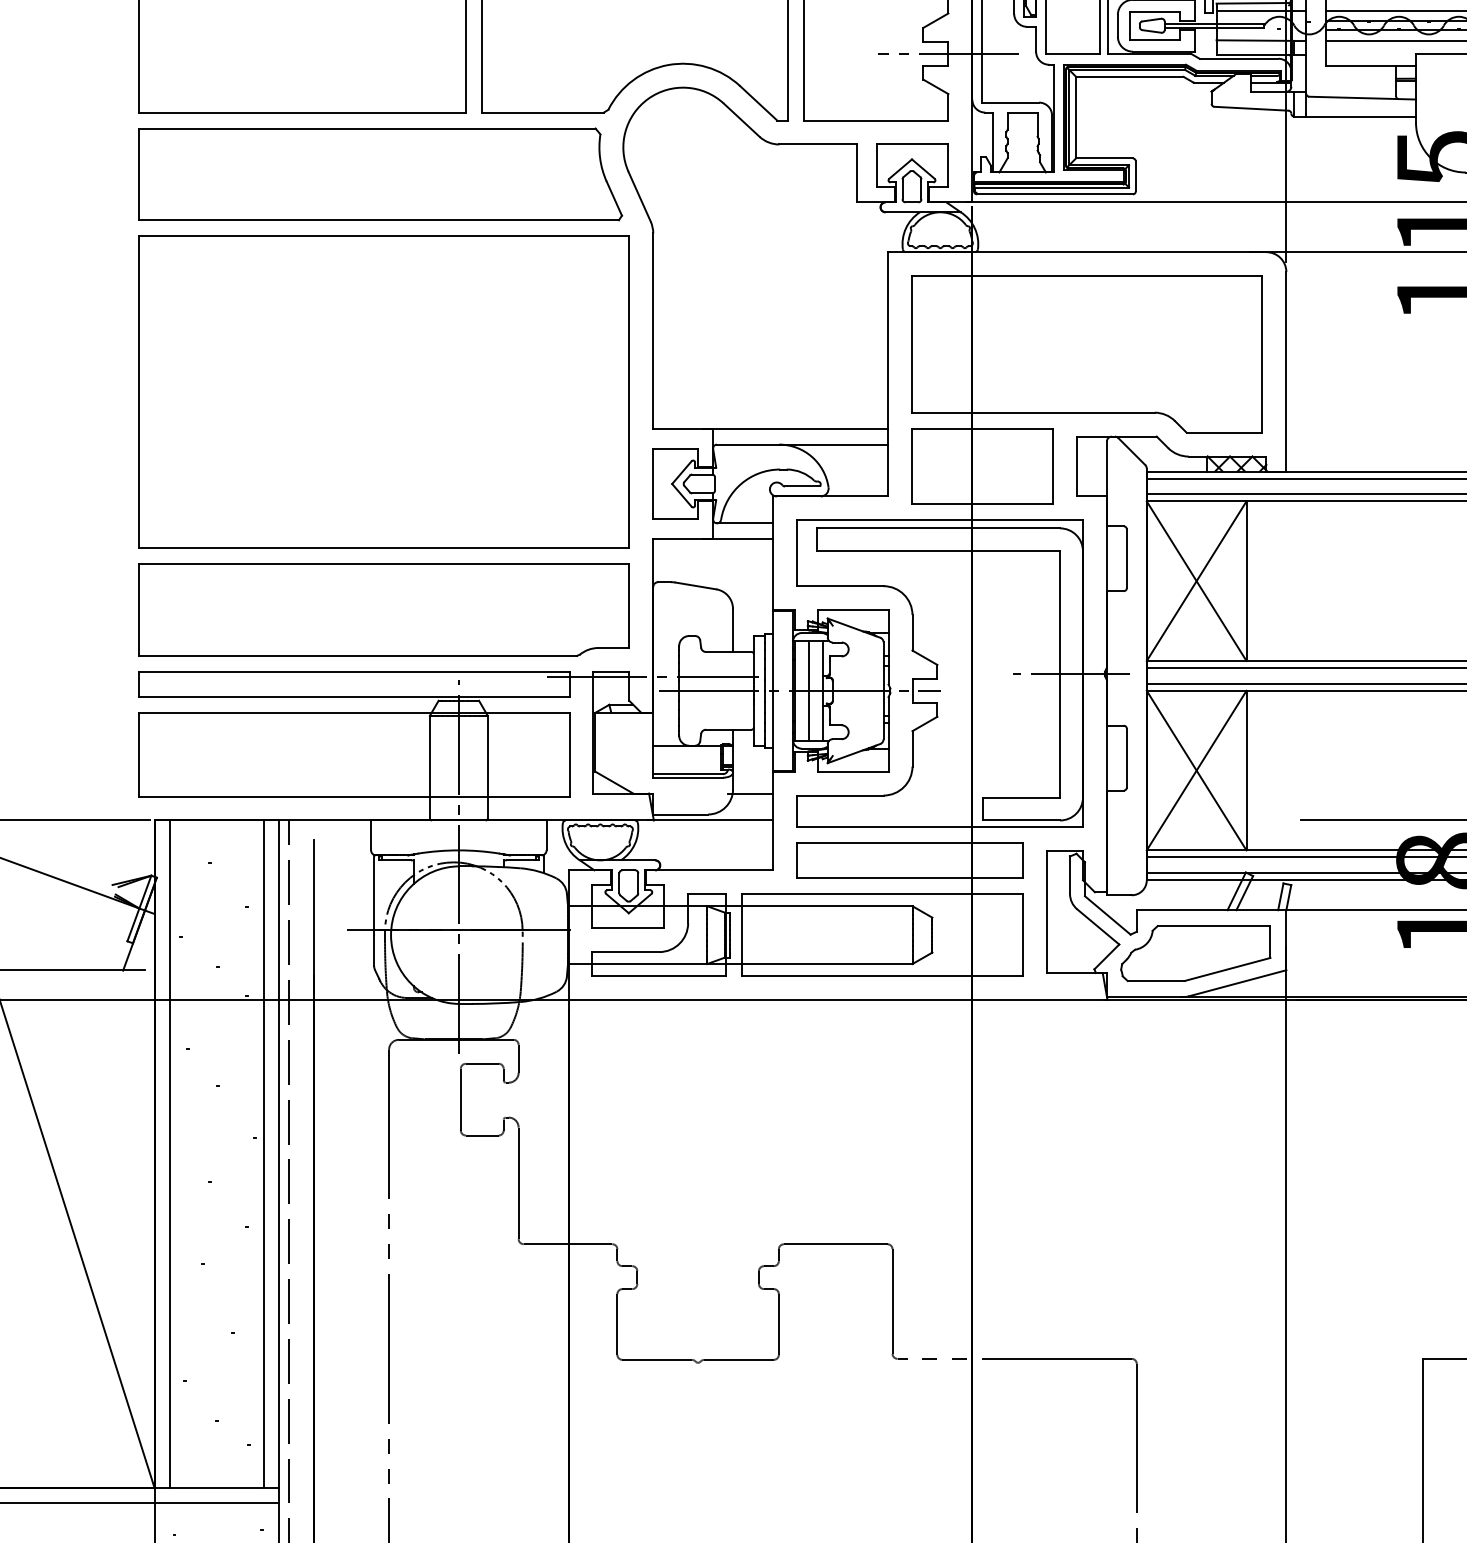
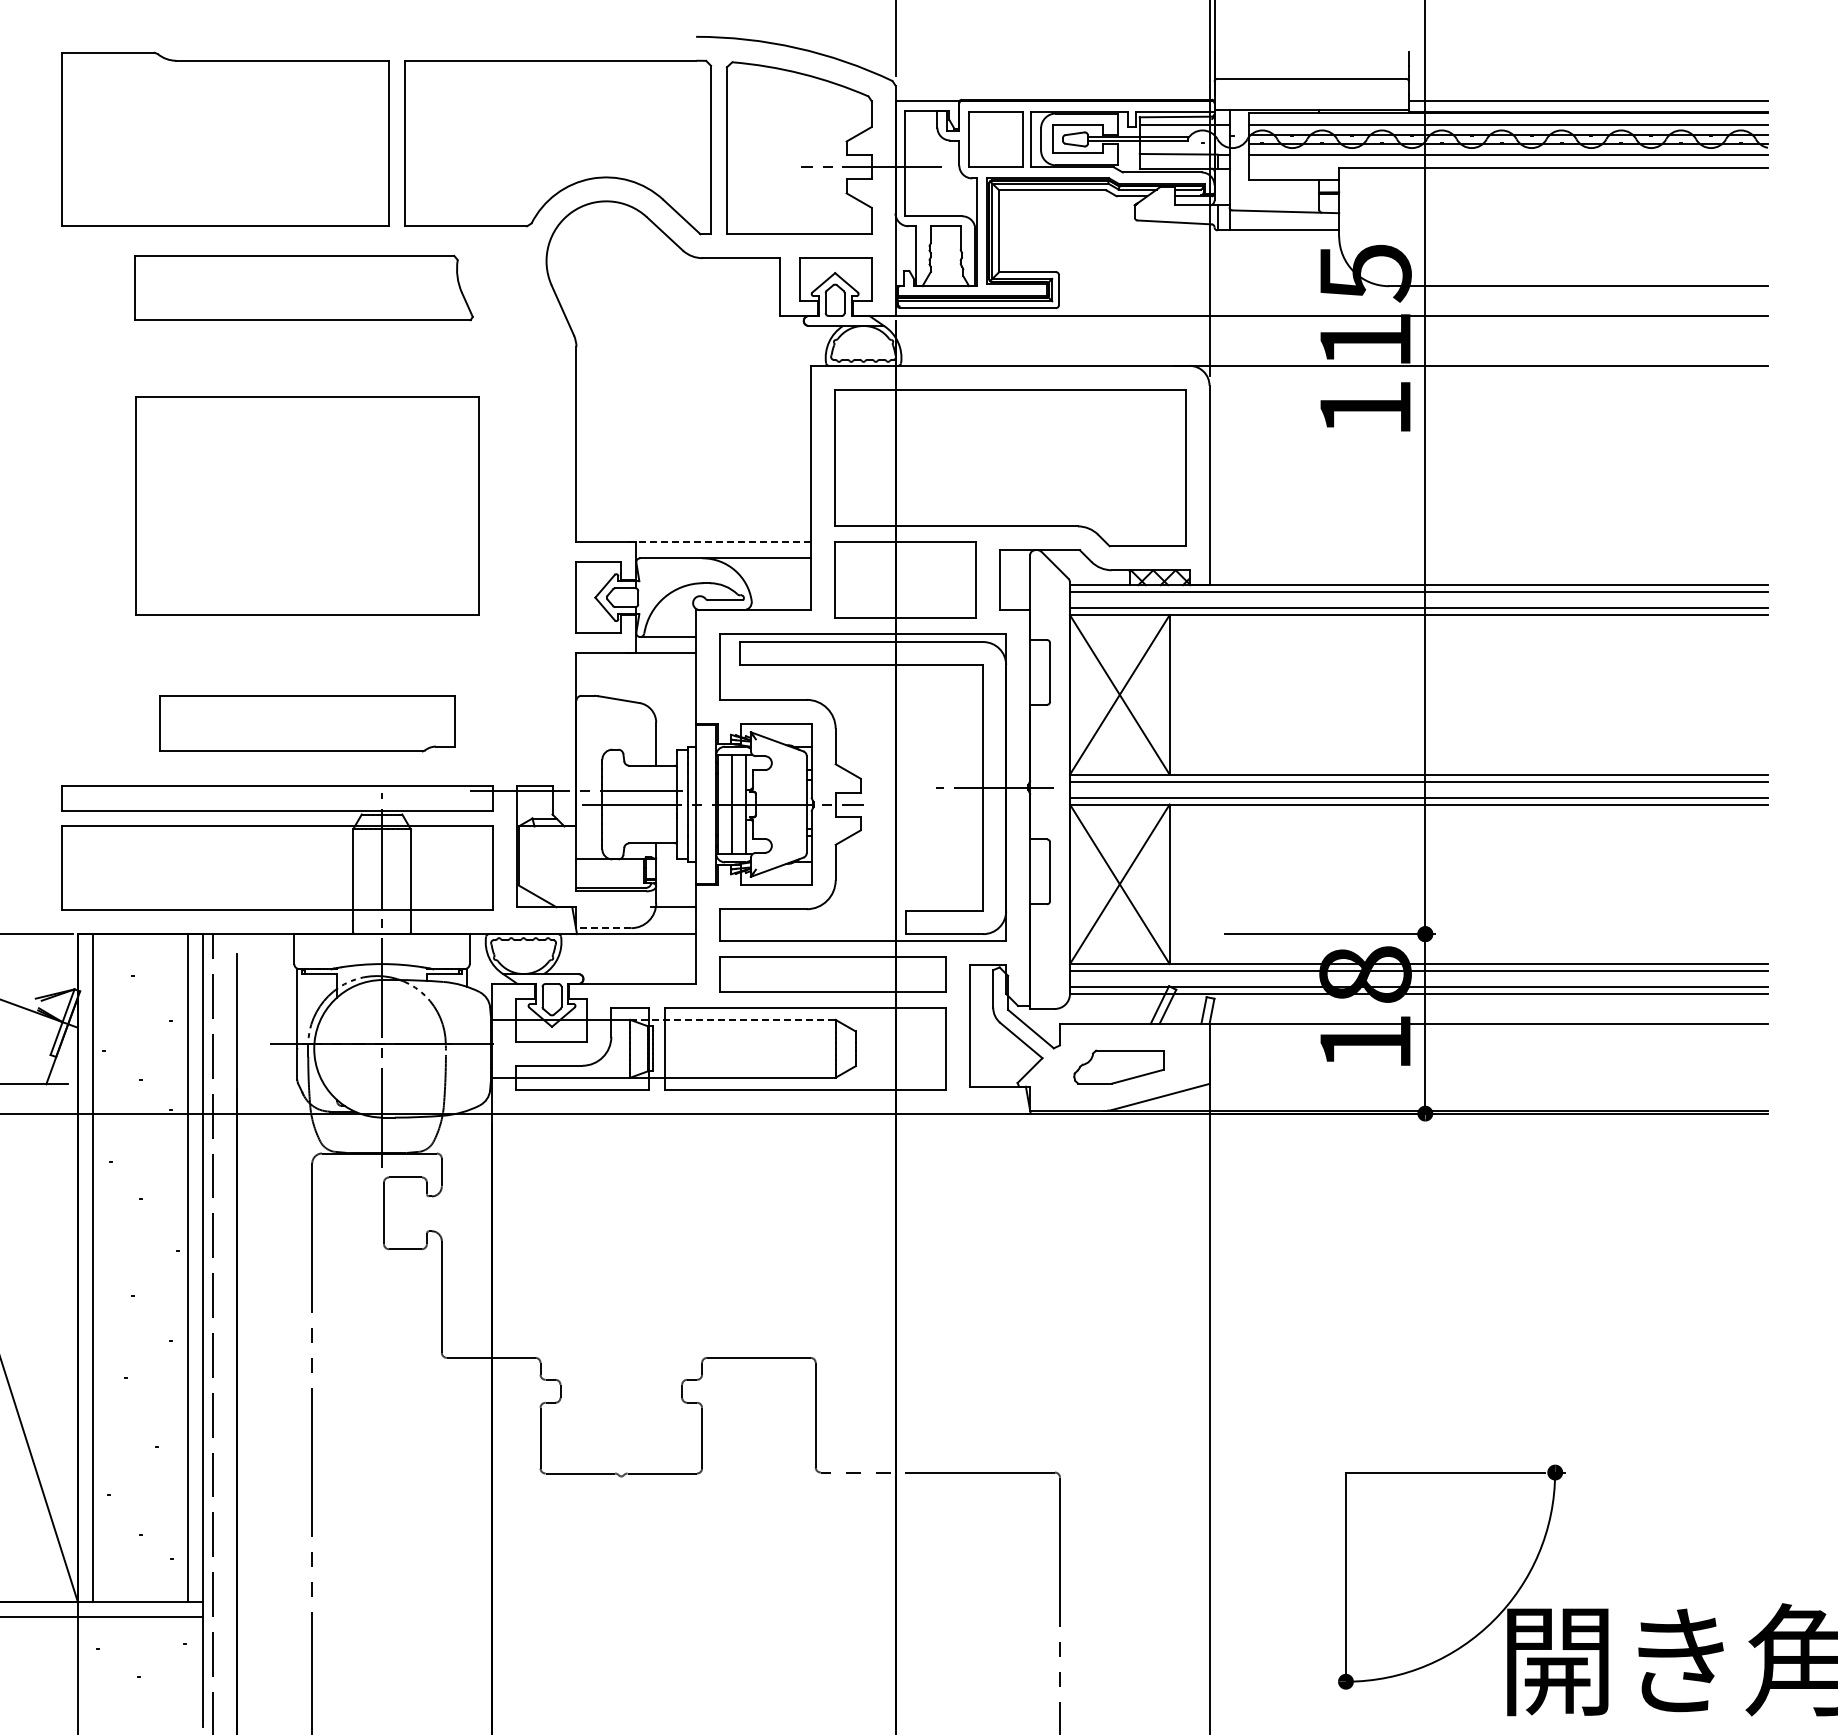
part: (380, 173) -> (303, 287), size x0.7
part: (384, 391) -> (307, 505), size x0.7
line: (795, 428) -> (718, 542), solid -> dashed
part: (384, 609) -> (307, 723), size x0.6
line: (680, 814) -> (603, 928), solid -> dashed
line: (810, 905) -> (733, 1019), solid -> dashed
part: (1195, 952) -> (1118, 1066), size x0.6

